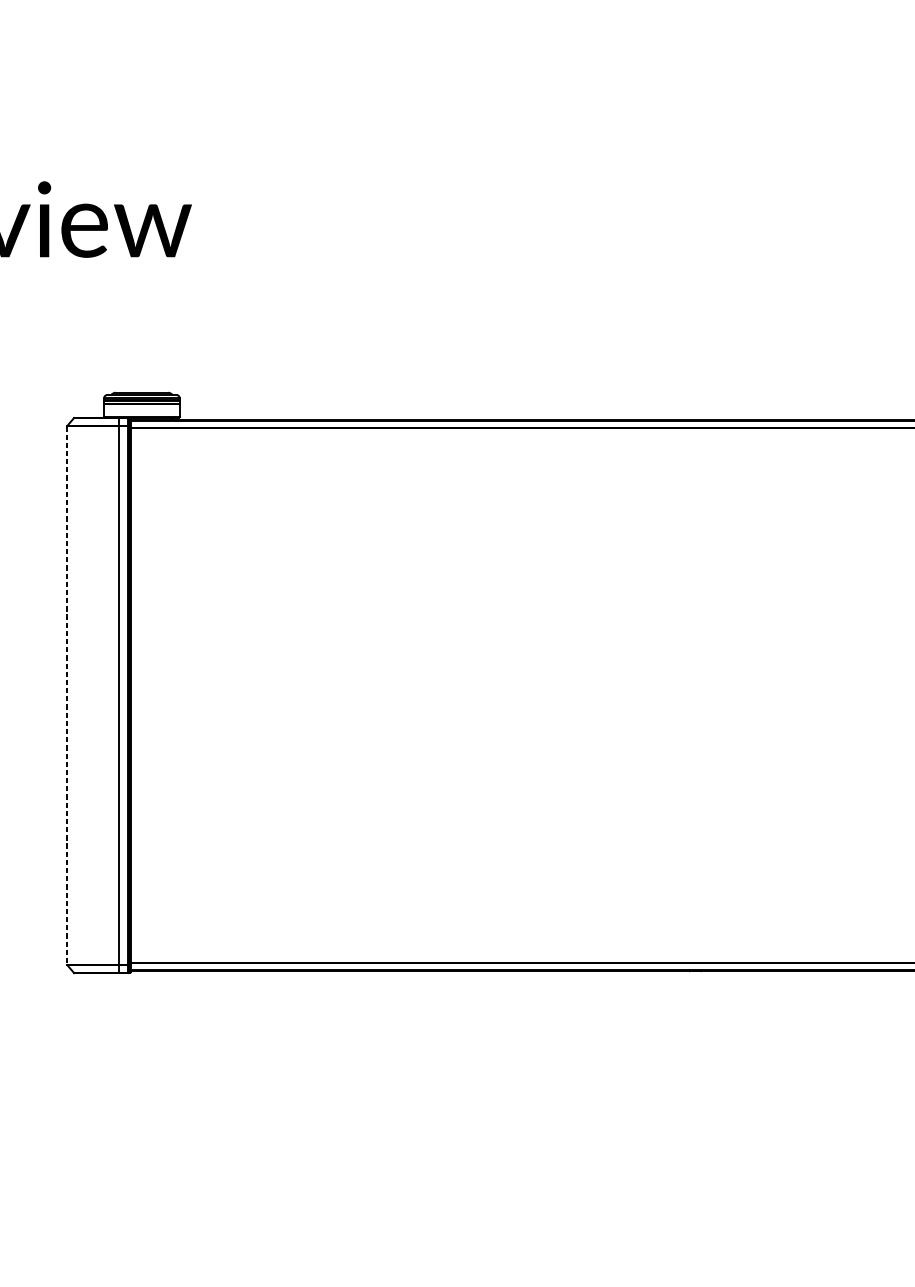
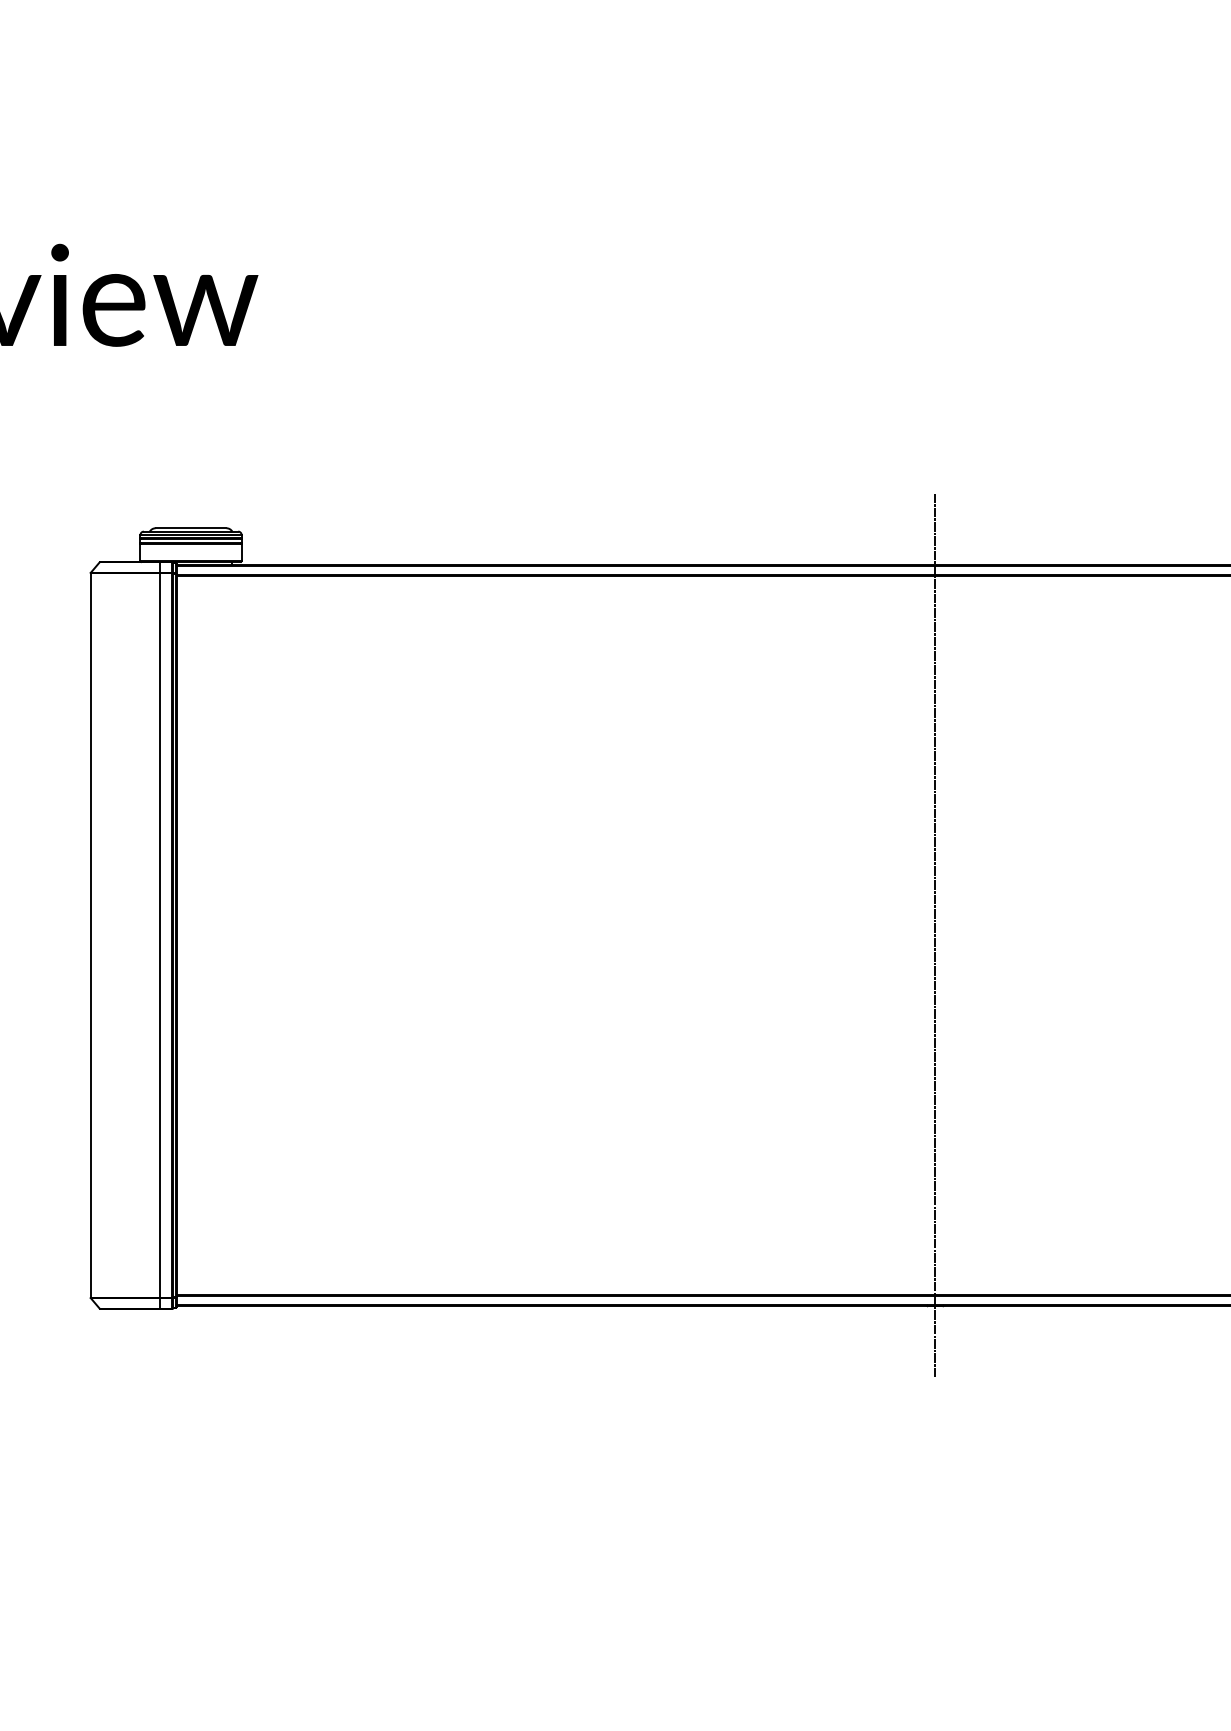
line: (67, 695) -> (90, 935), dashed -> solid
line: (695, 695) -> (935, 935), added

